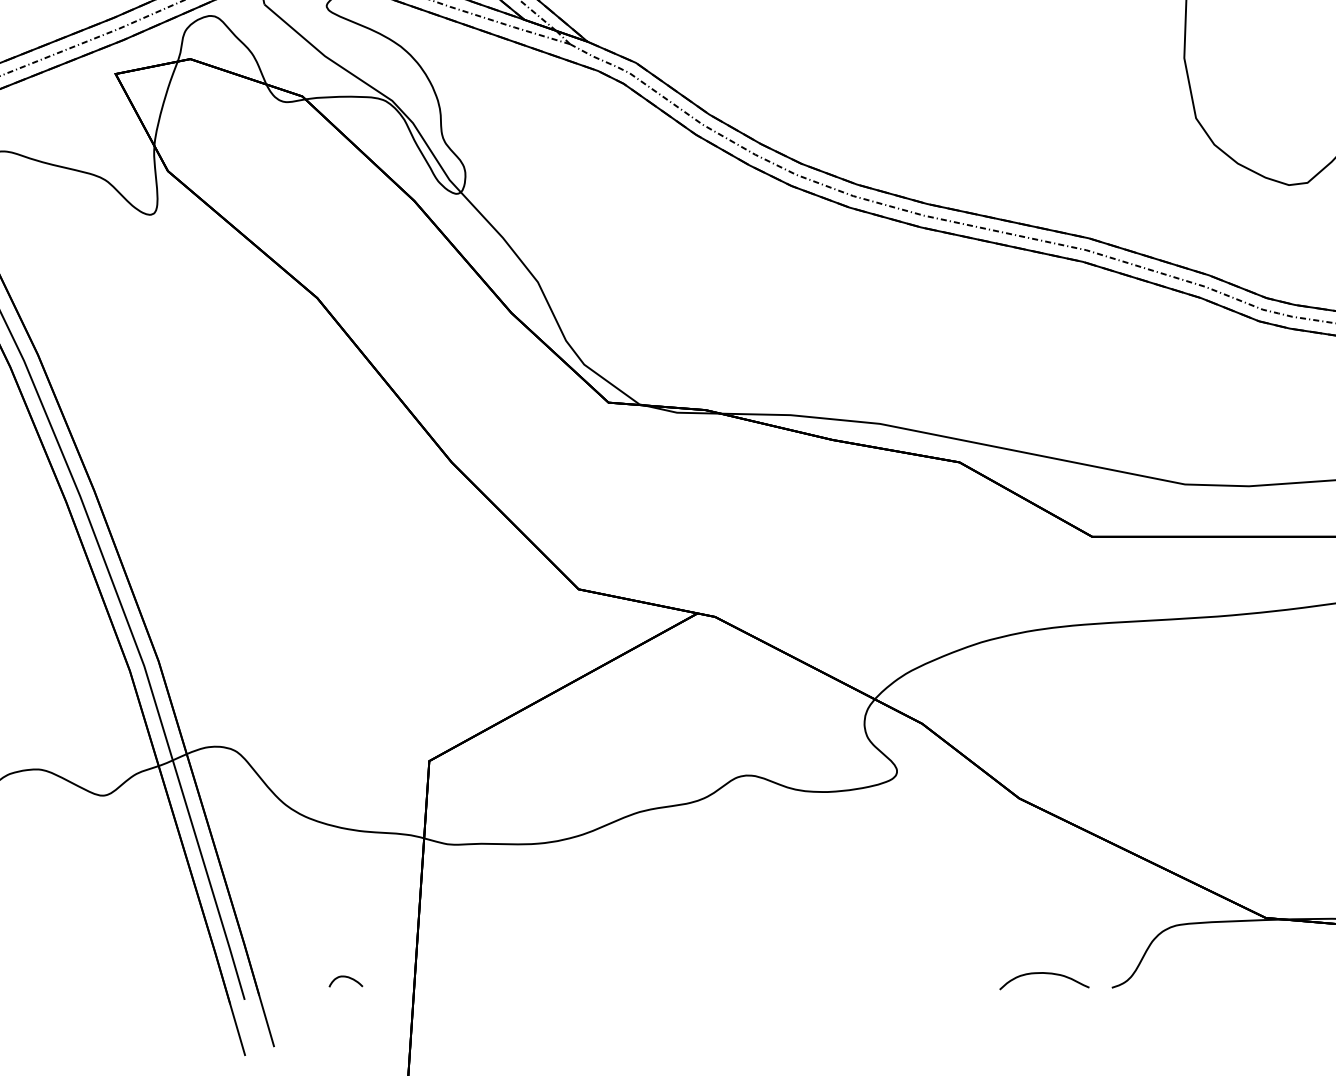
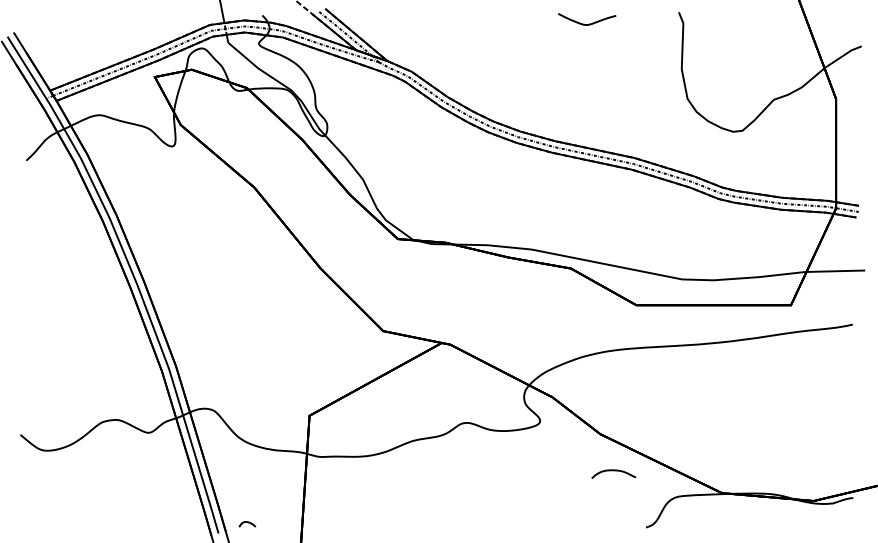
curve: (1043, 975) -> (613, 471), moved
curve: (348, 979) -> (248, 523), moved

